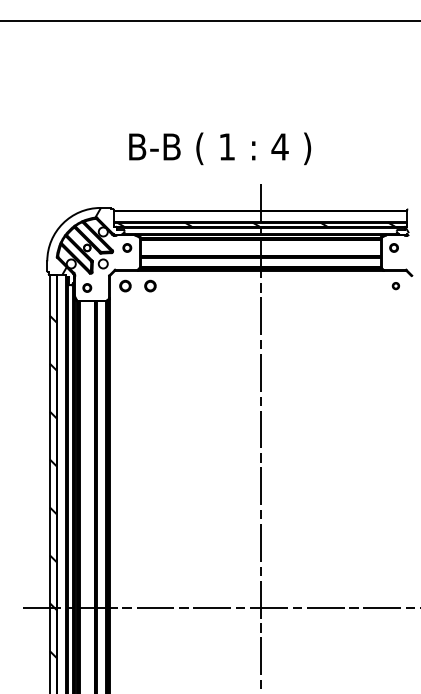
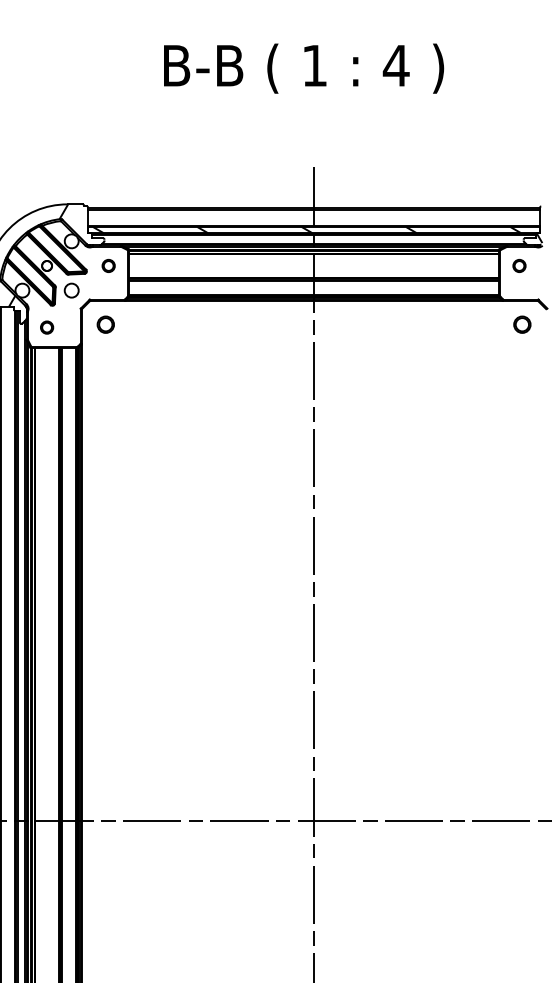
text: (220, 148) -> (304, 68), moved
part: (150, 285) -> (144, 323), removed
part: (395, 285) -> (521, 323), size x1.67

